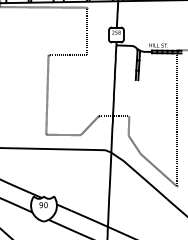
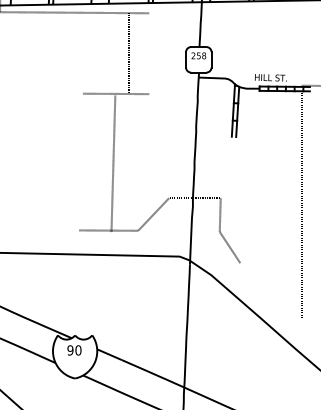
line: (87, 31) -> (128, 53), moved
line: (47, 94) -> (113, 163), moved
line: (158, 170) -> (270, 291), removed

